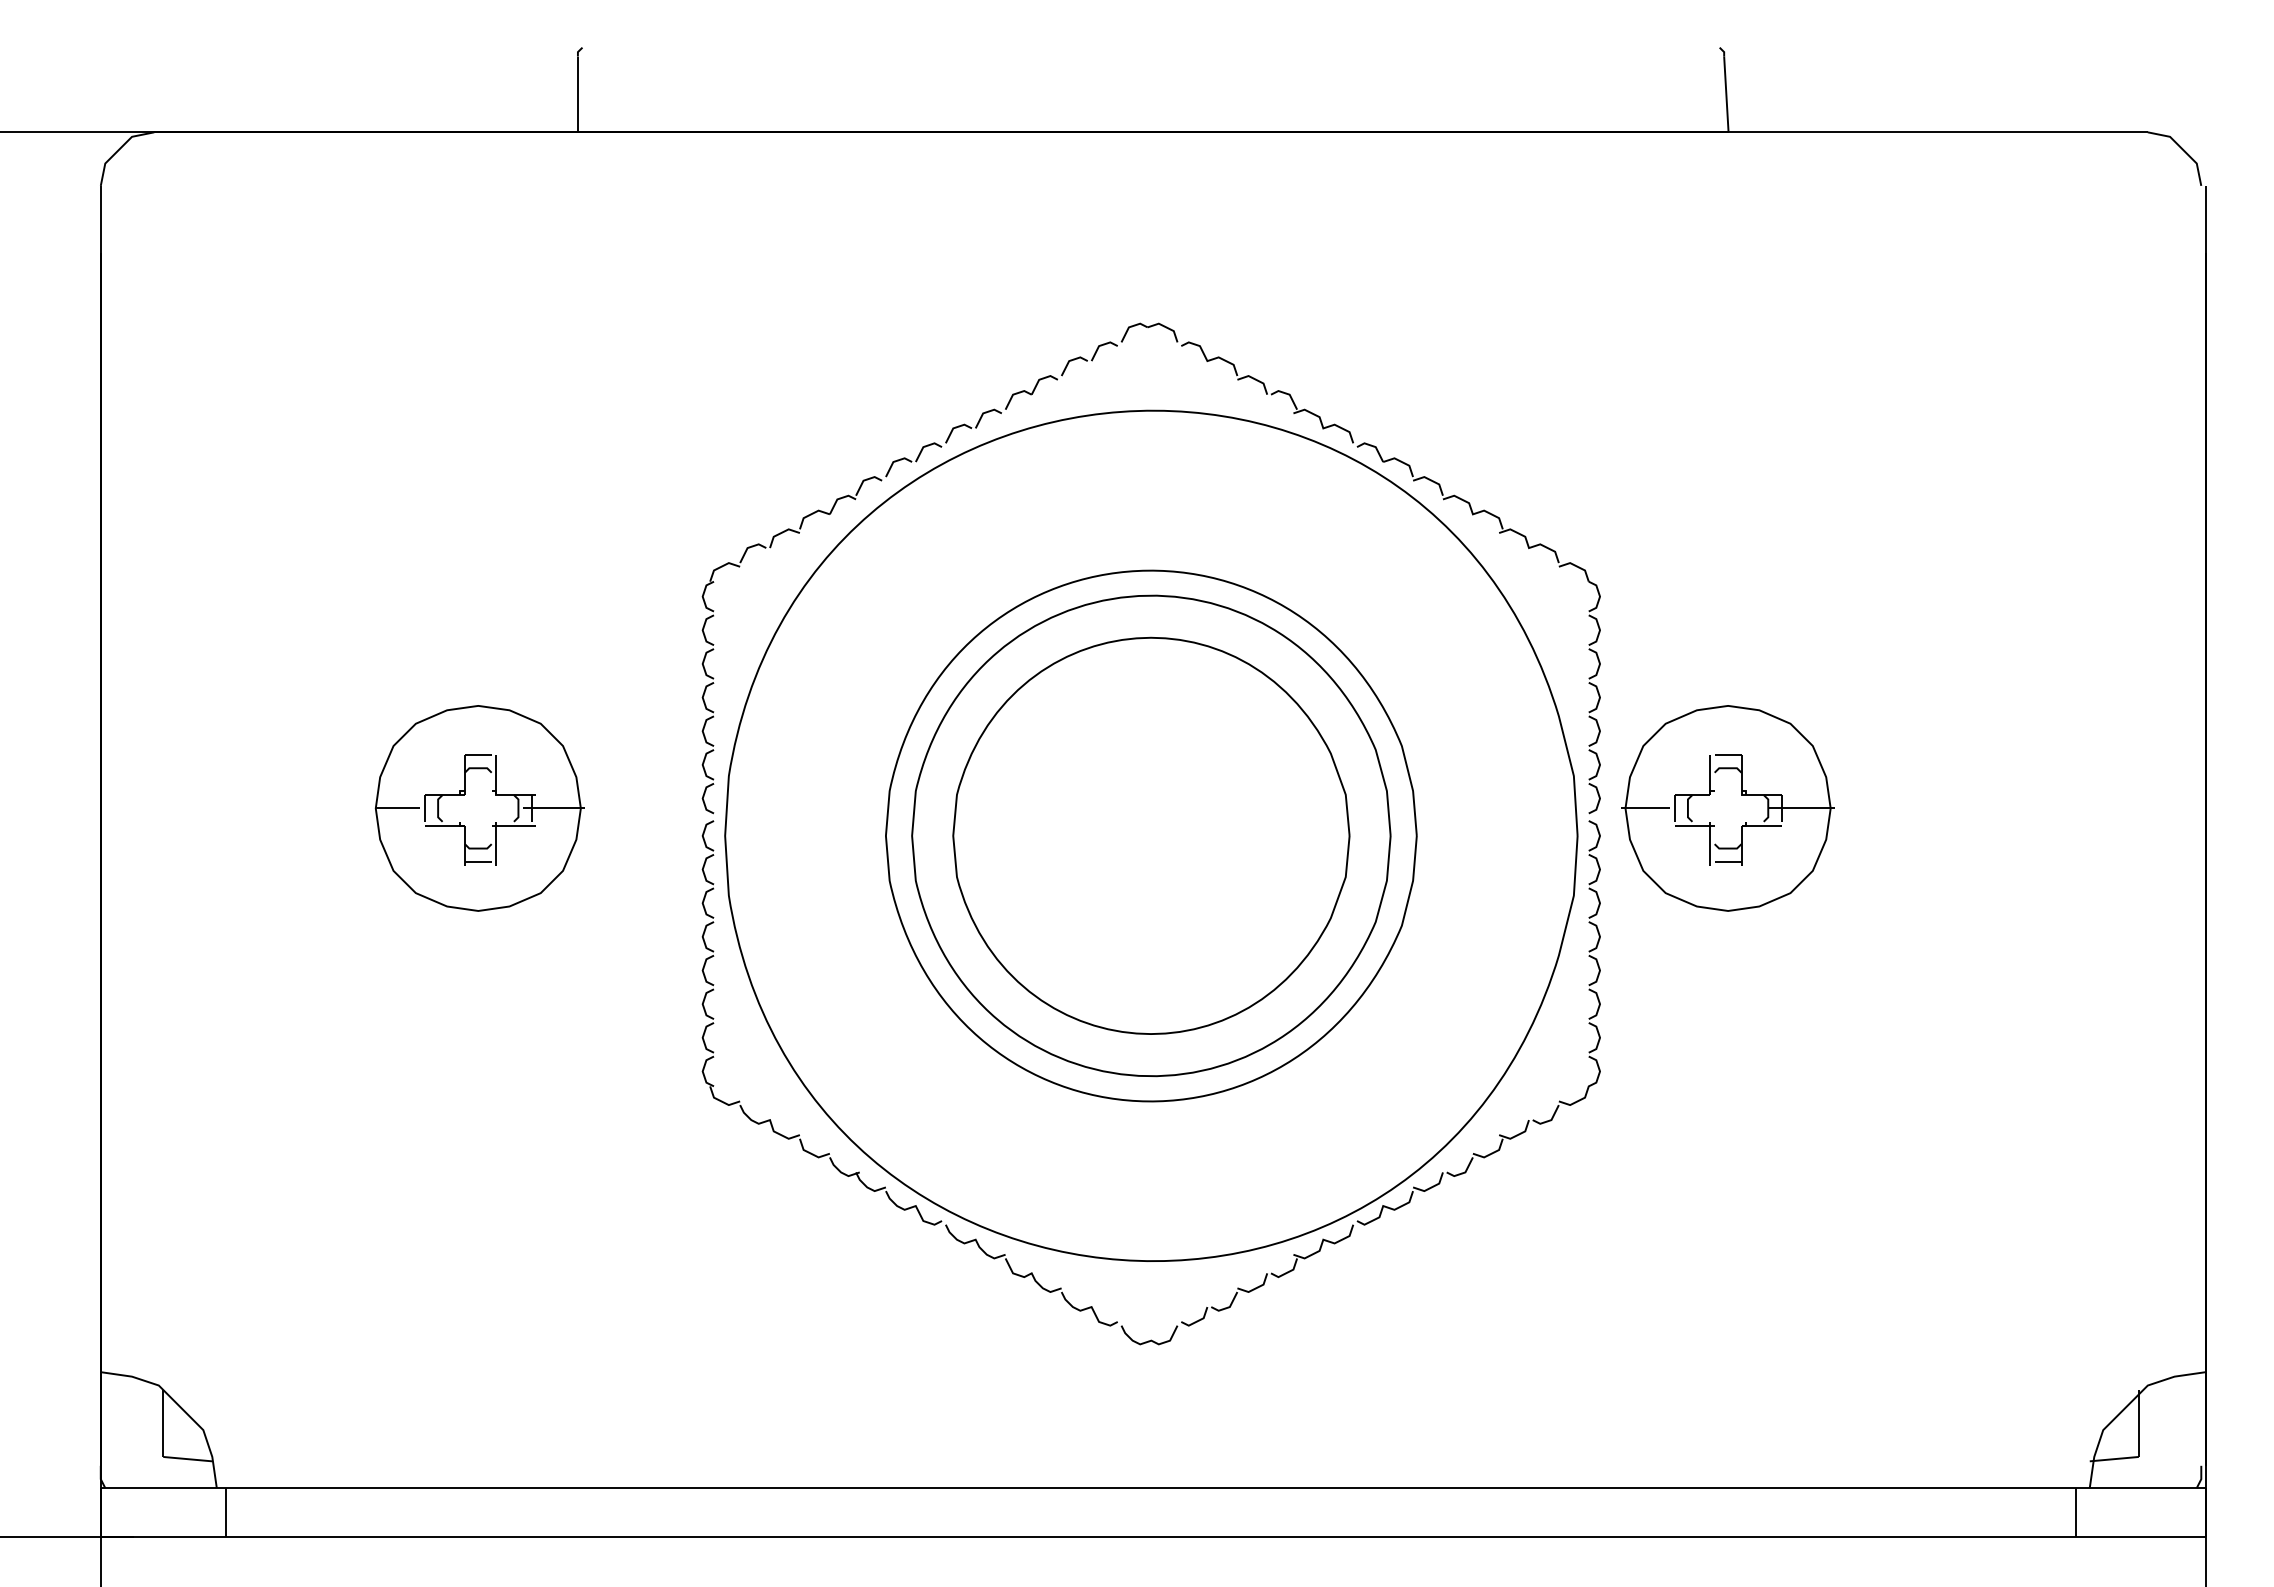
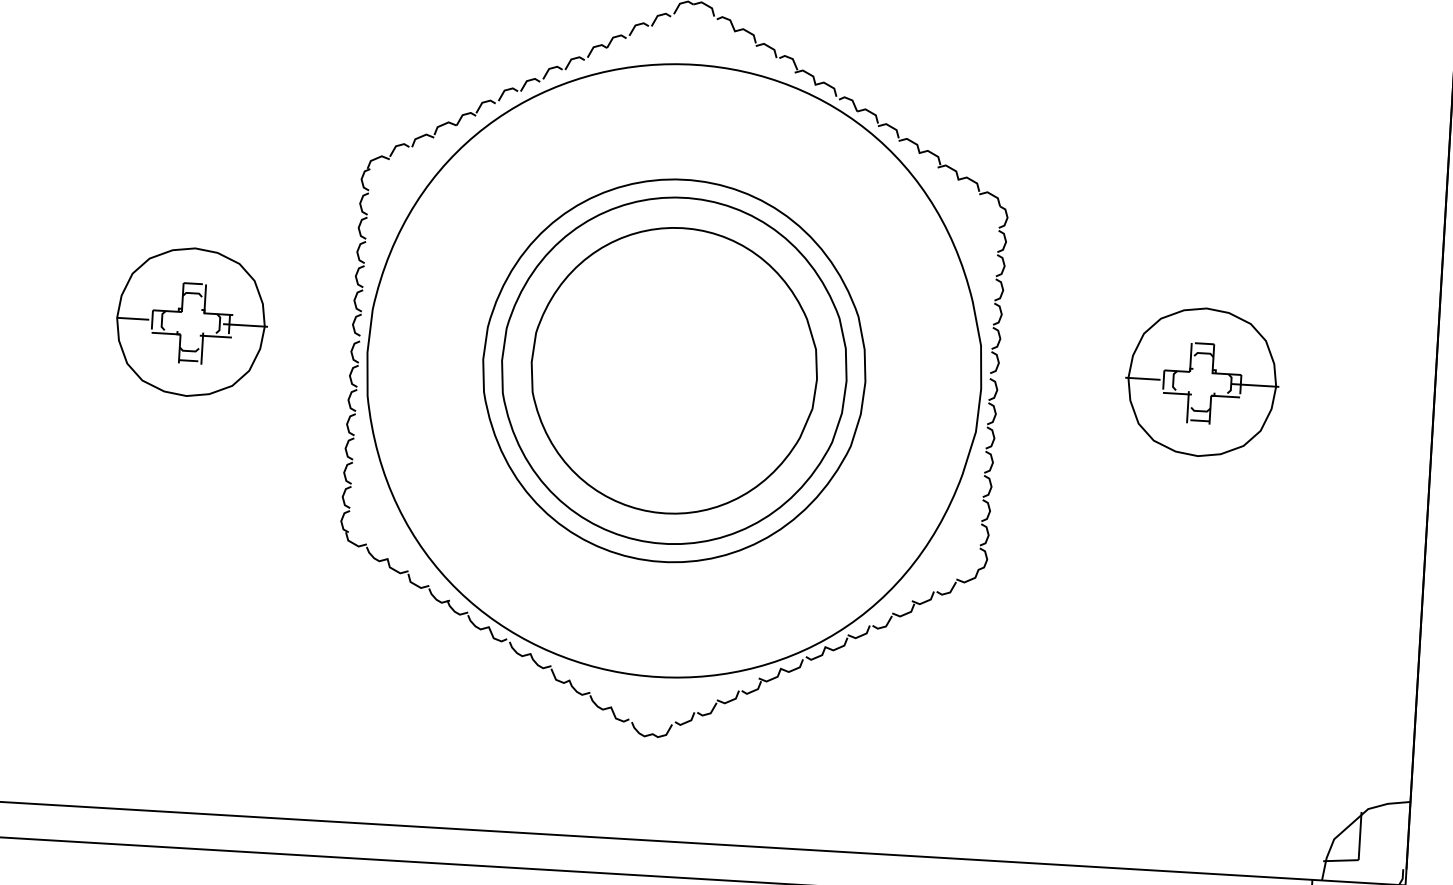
part: (1727, 808) -> (1201, 382), moved

